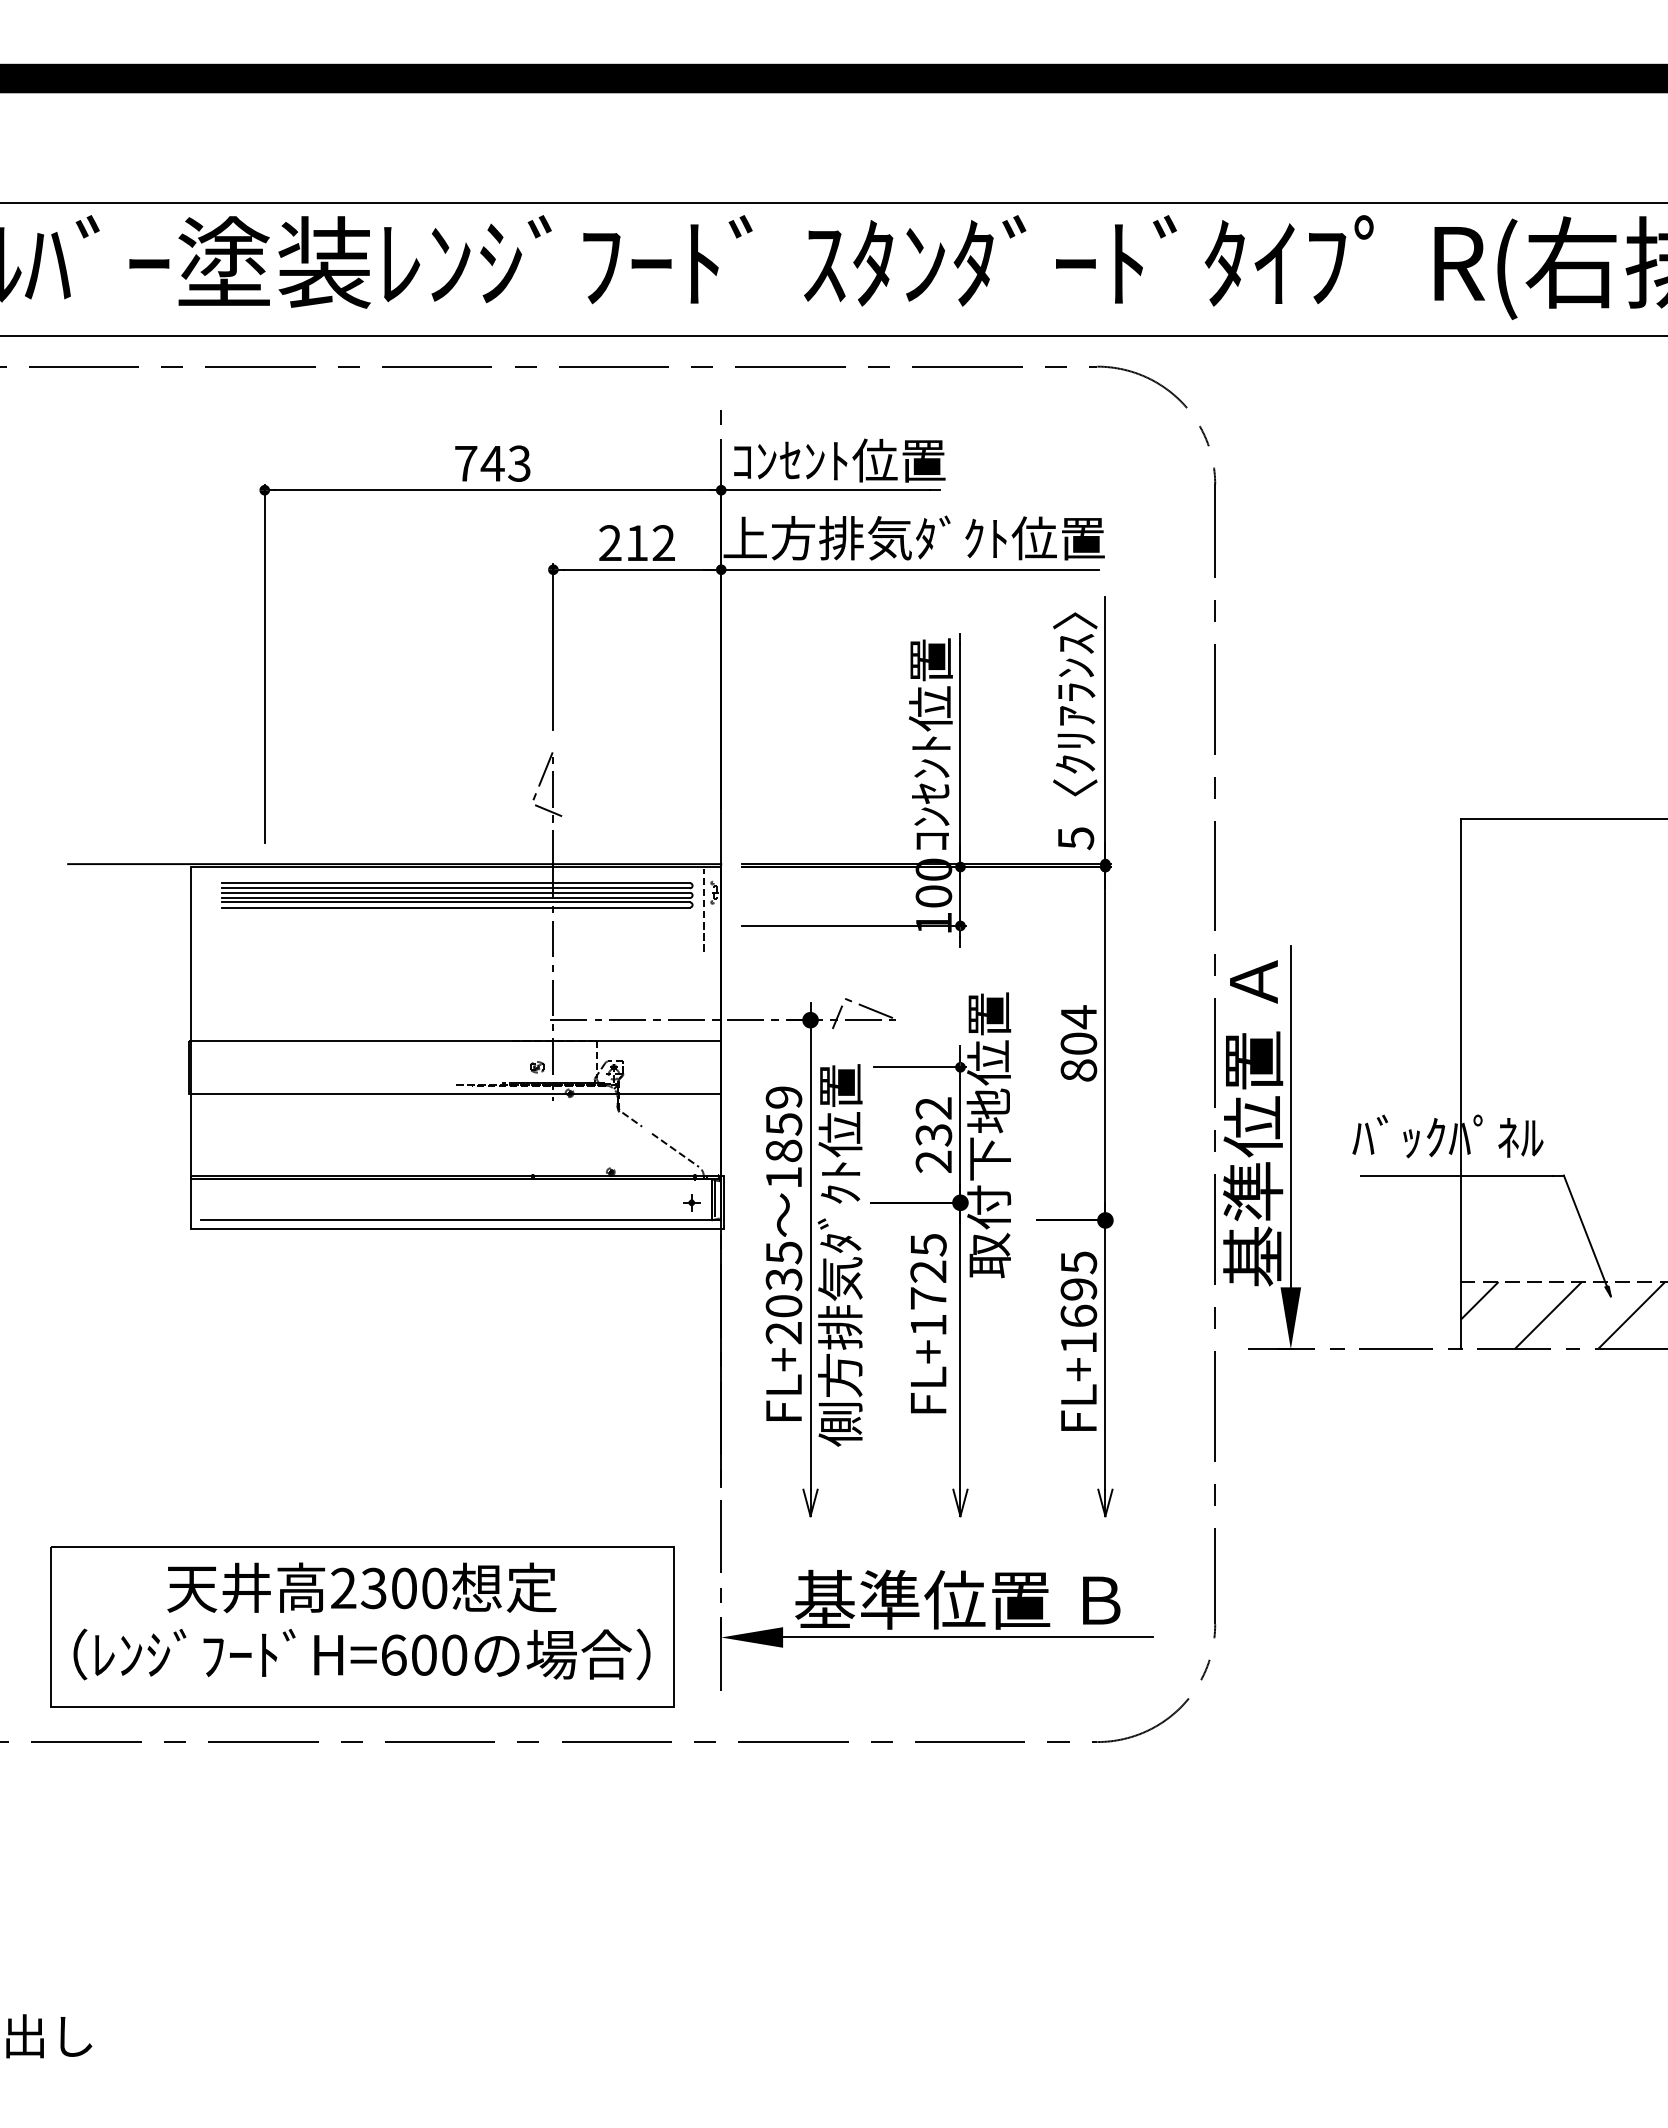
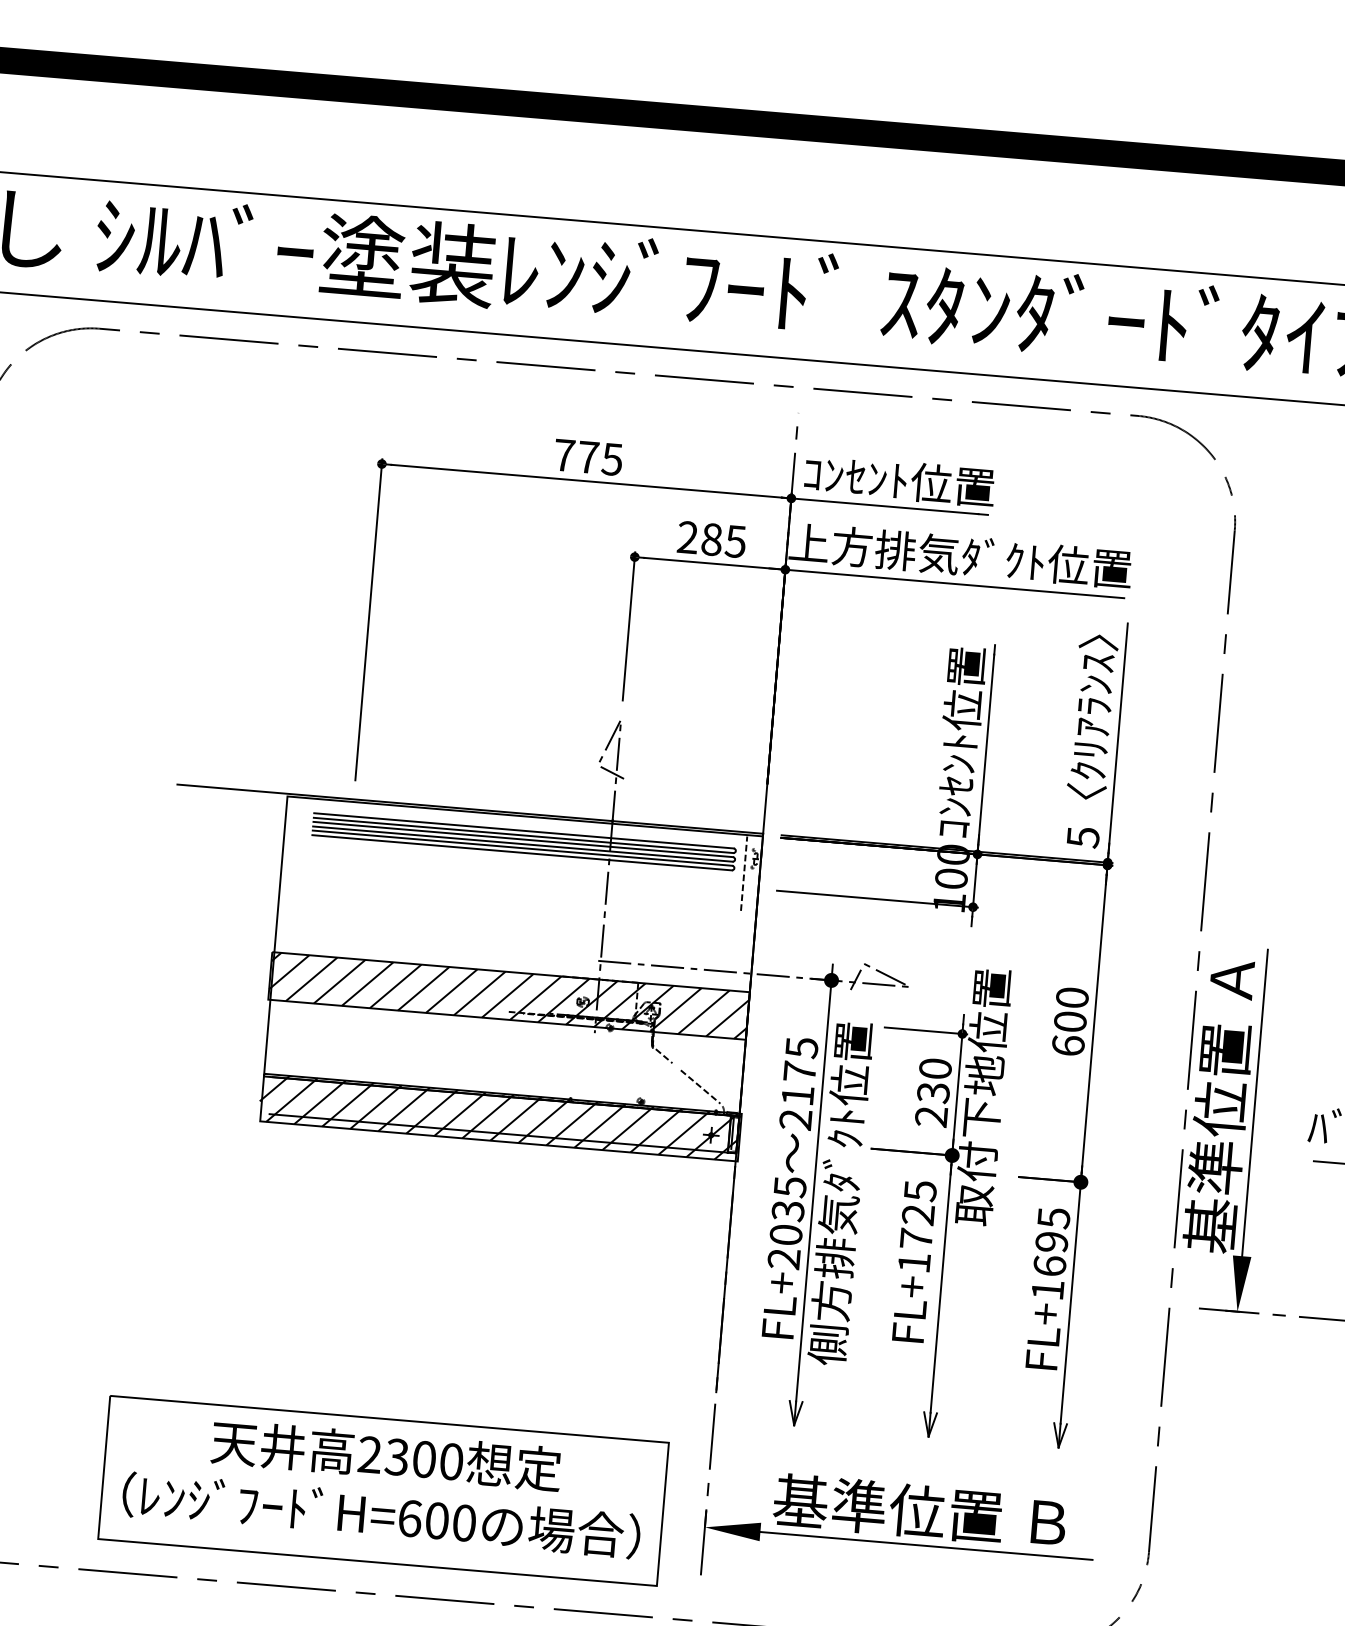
text: (505, 463) -> (599, 458), 743 -> 775
text: (650, 543) -> (723, 540), 212 -> 285
text: (1078, 1043) -> (1070, 1021), 804 -> 600
hatch: (454, 1066) -> (508, 995), added
text: (933, 1108) -> (935, 1068), 232 -> 230
text: (783, 1137) -> (798, 1083), 1859 -> 2175
hatch: (454, 1202) -> (498, 1117), added

